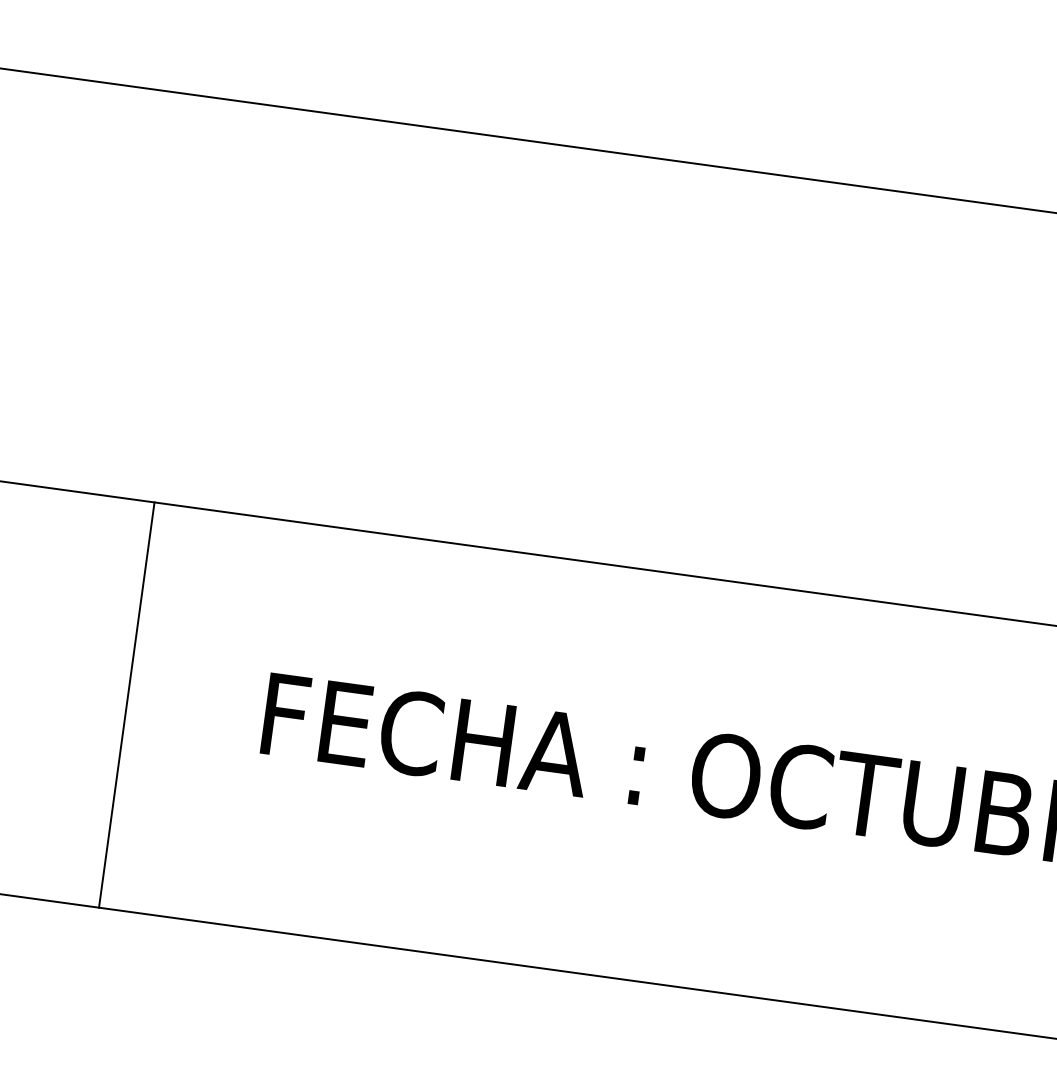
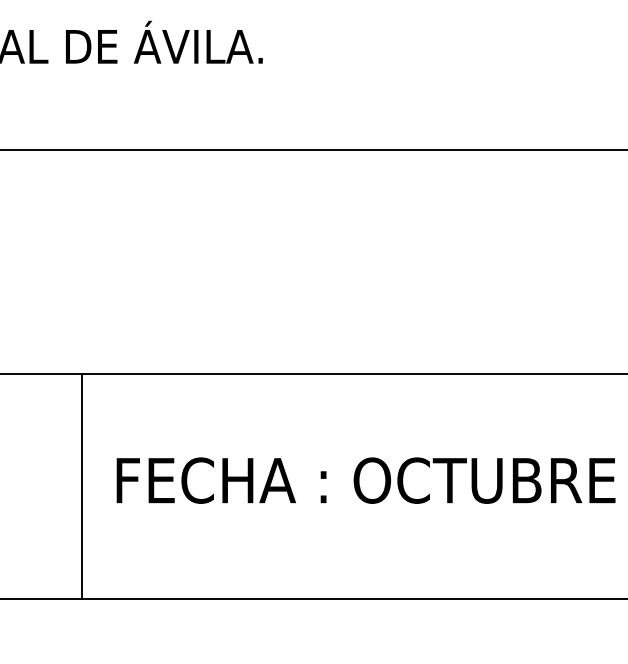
line: (126, 704) -> (81, 486), moved

